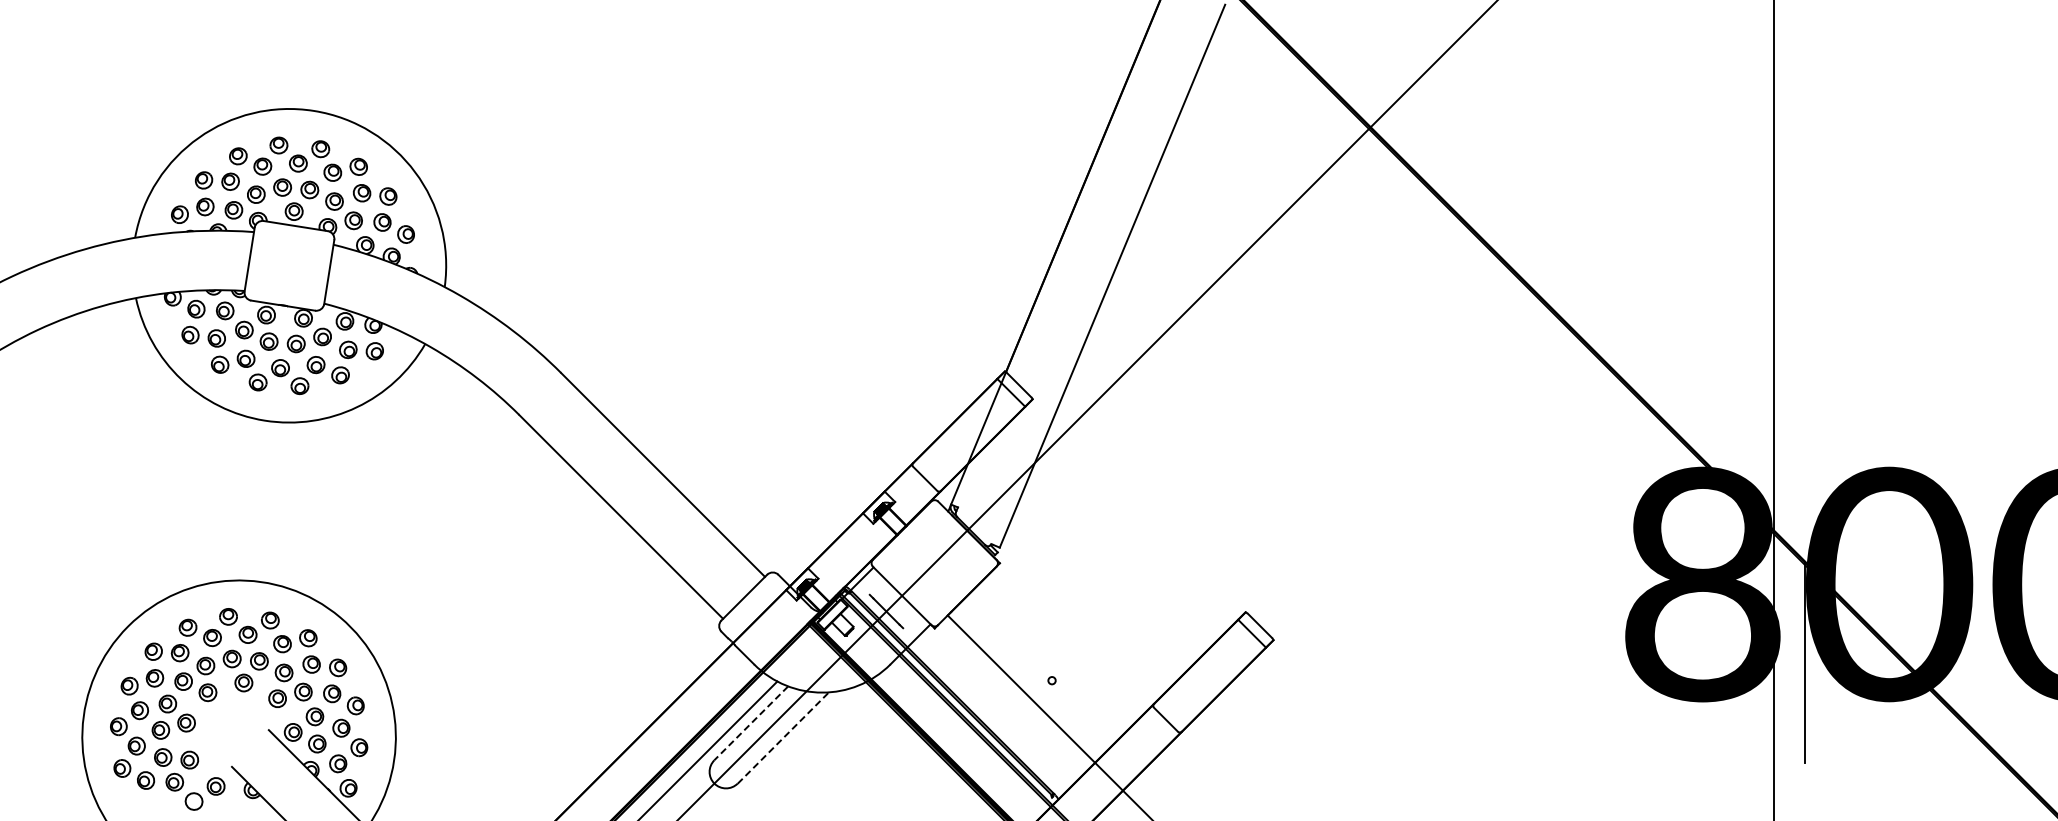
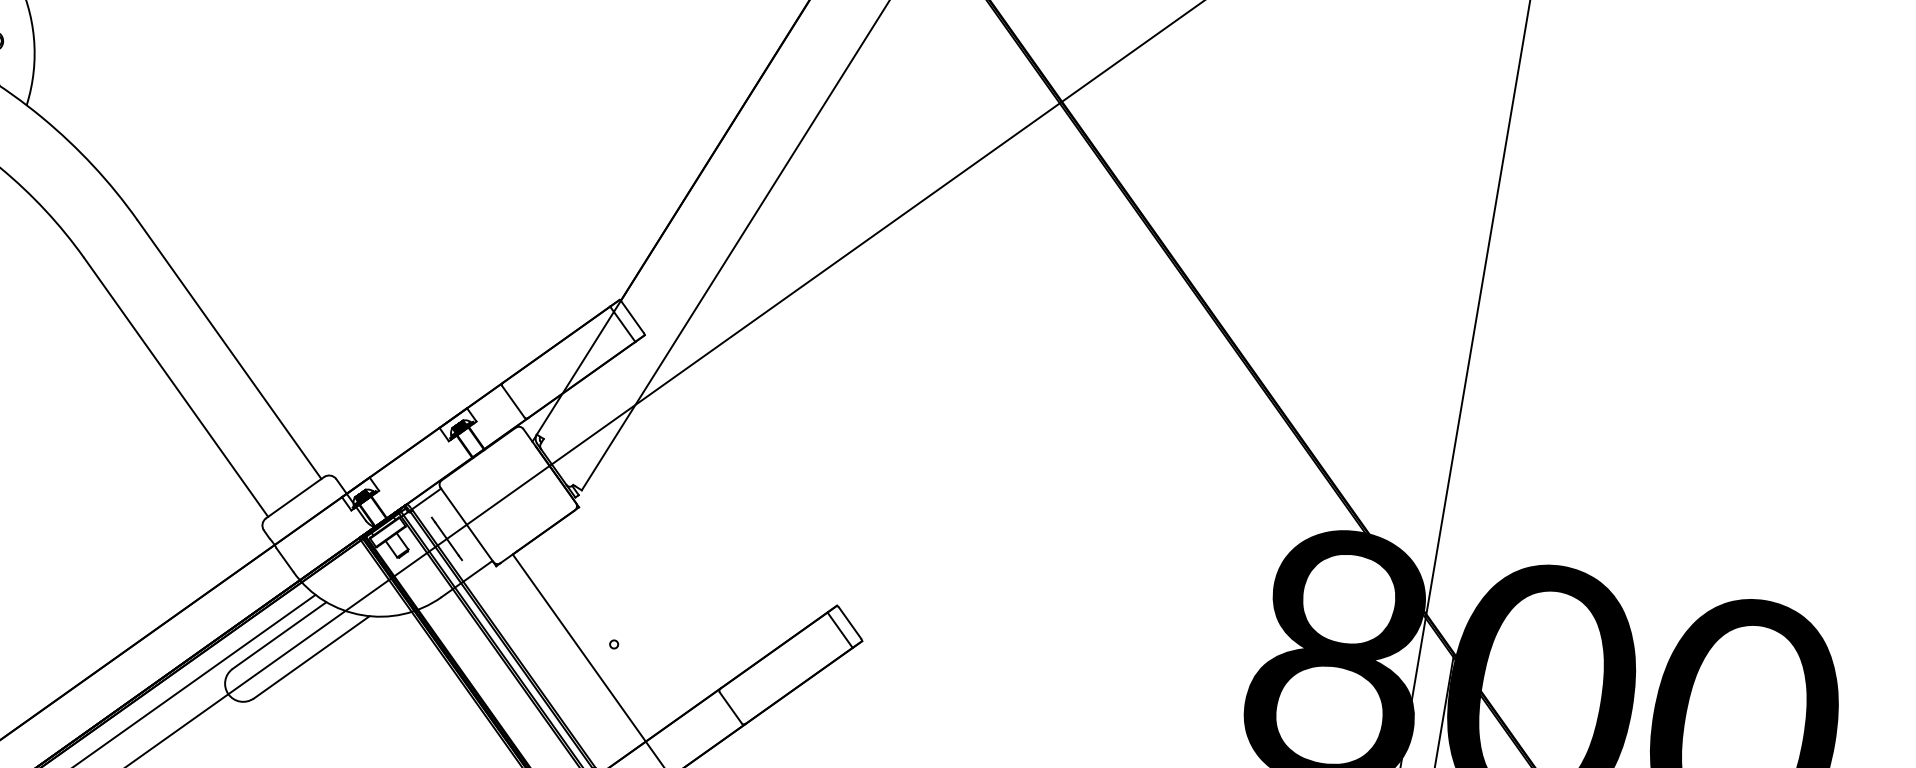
line: (750, 723) -> (278, 635), dashed -> solid
line: (783, 738) -> (311, 657), dashed -> solid

